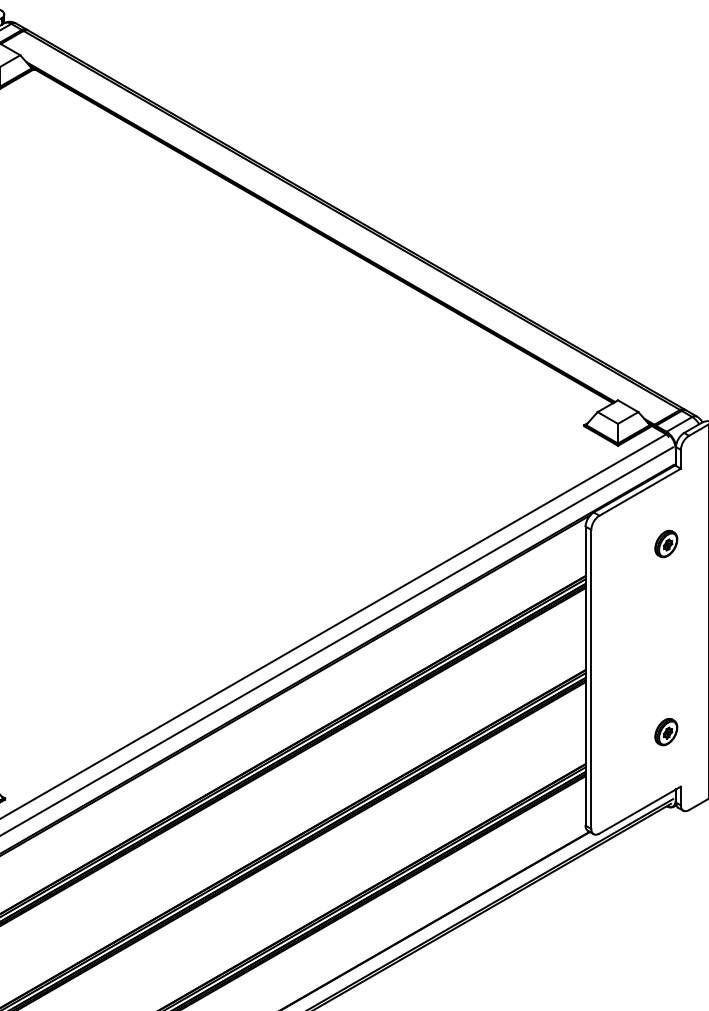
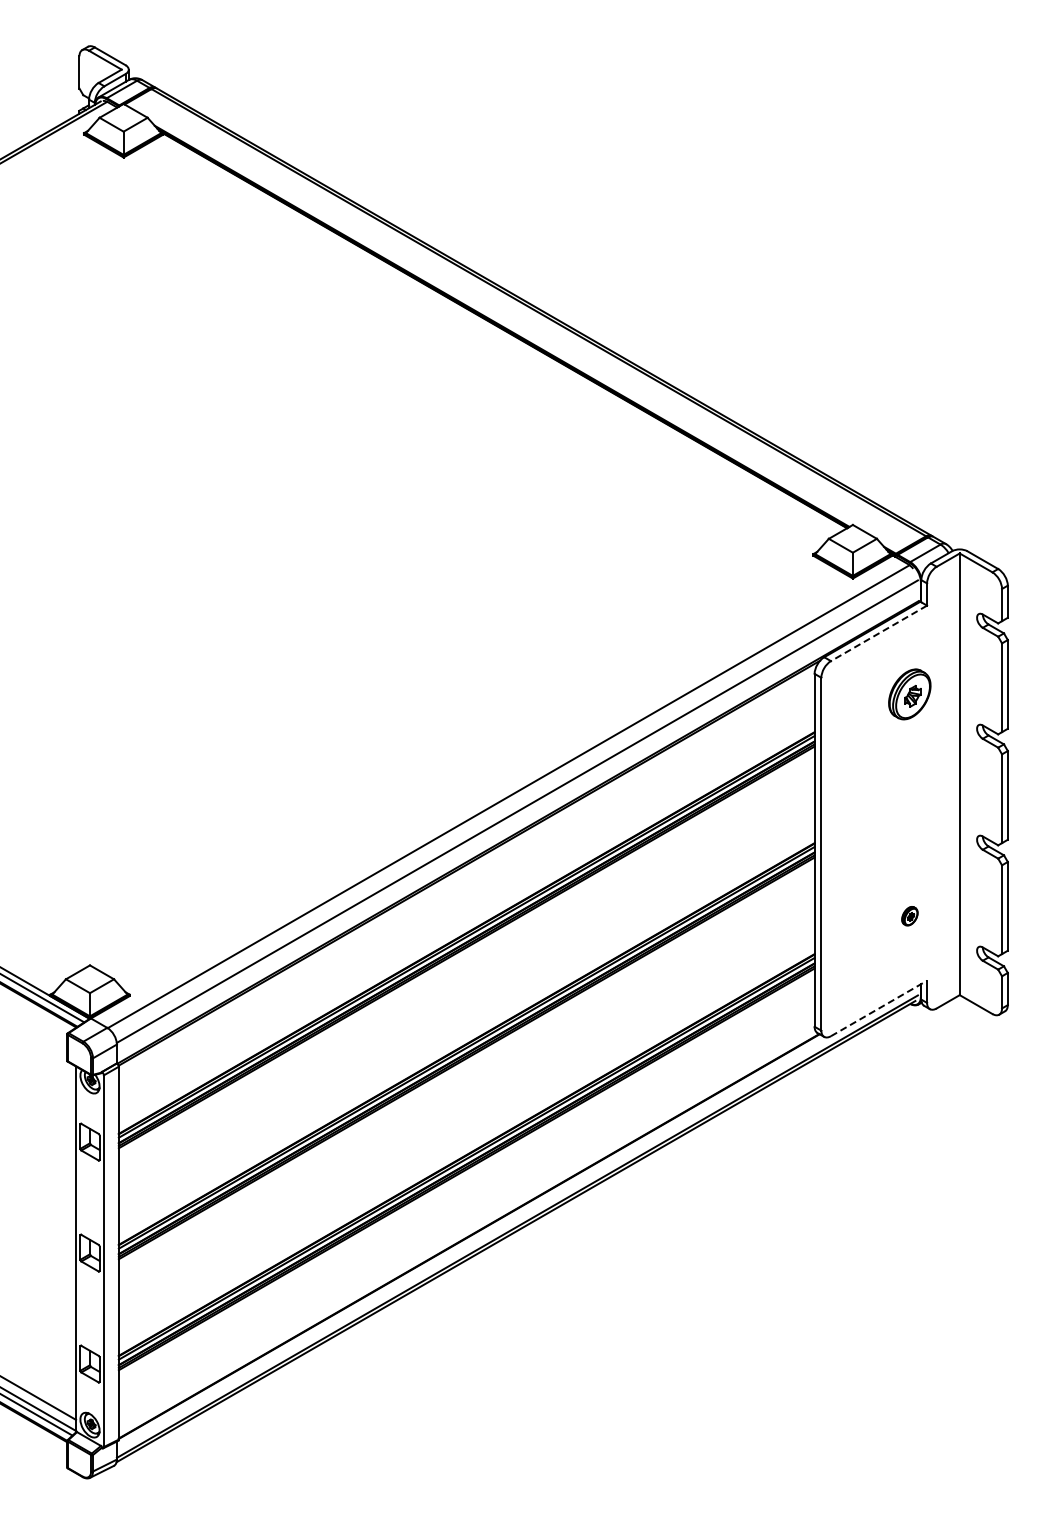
line: (639, 492) -> (878, 633), solid -> dashed
part: (665, 544) -> (909, 694), size x1.6
part: (665, 731) -> (909, 915), size x0.6
line: (640, 810) -> (879, 1008), solid -> dashed

